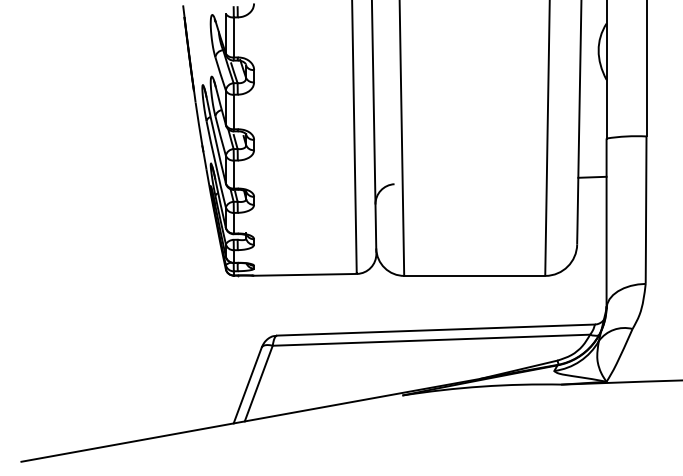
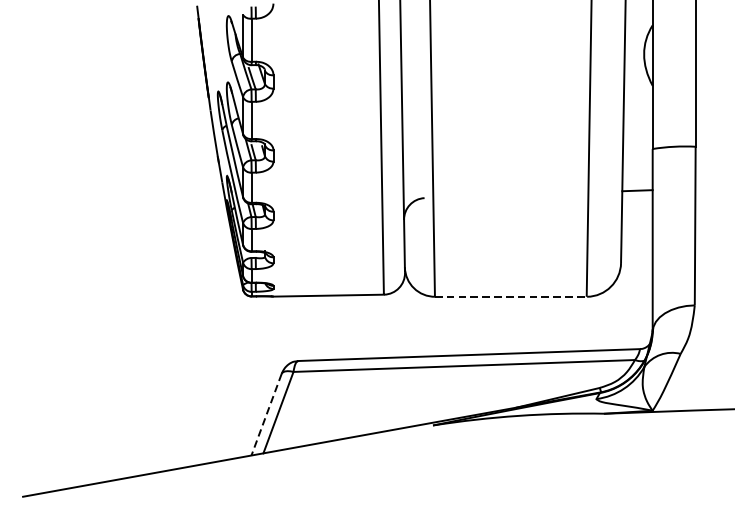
line: (474, 275) -> (510, 296), solid -> dashed
line: (247, 385) -> (266, 414), solid -> dashed

